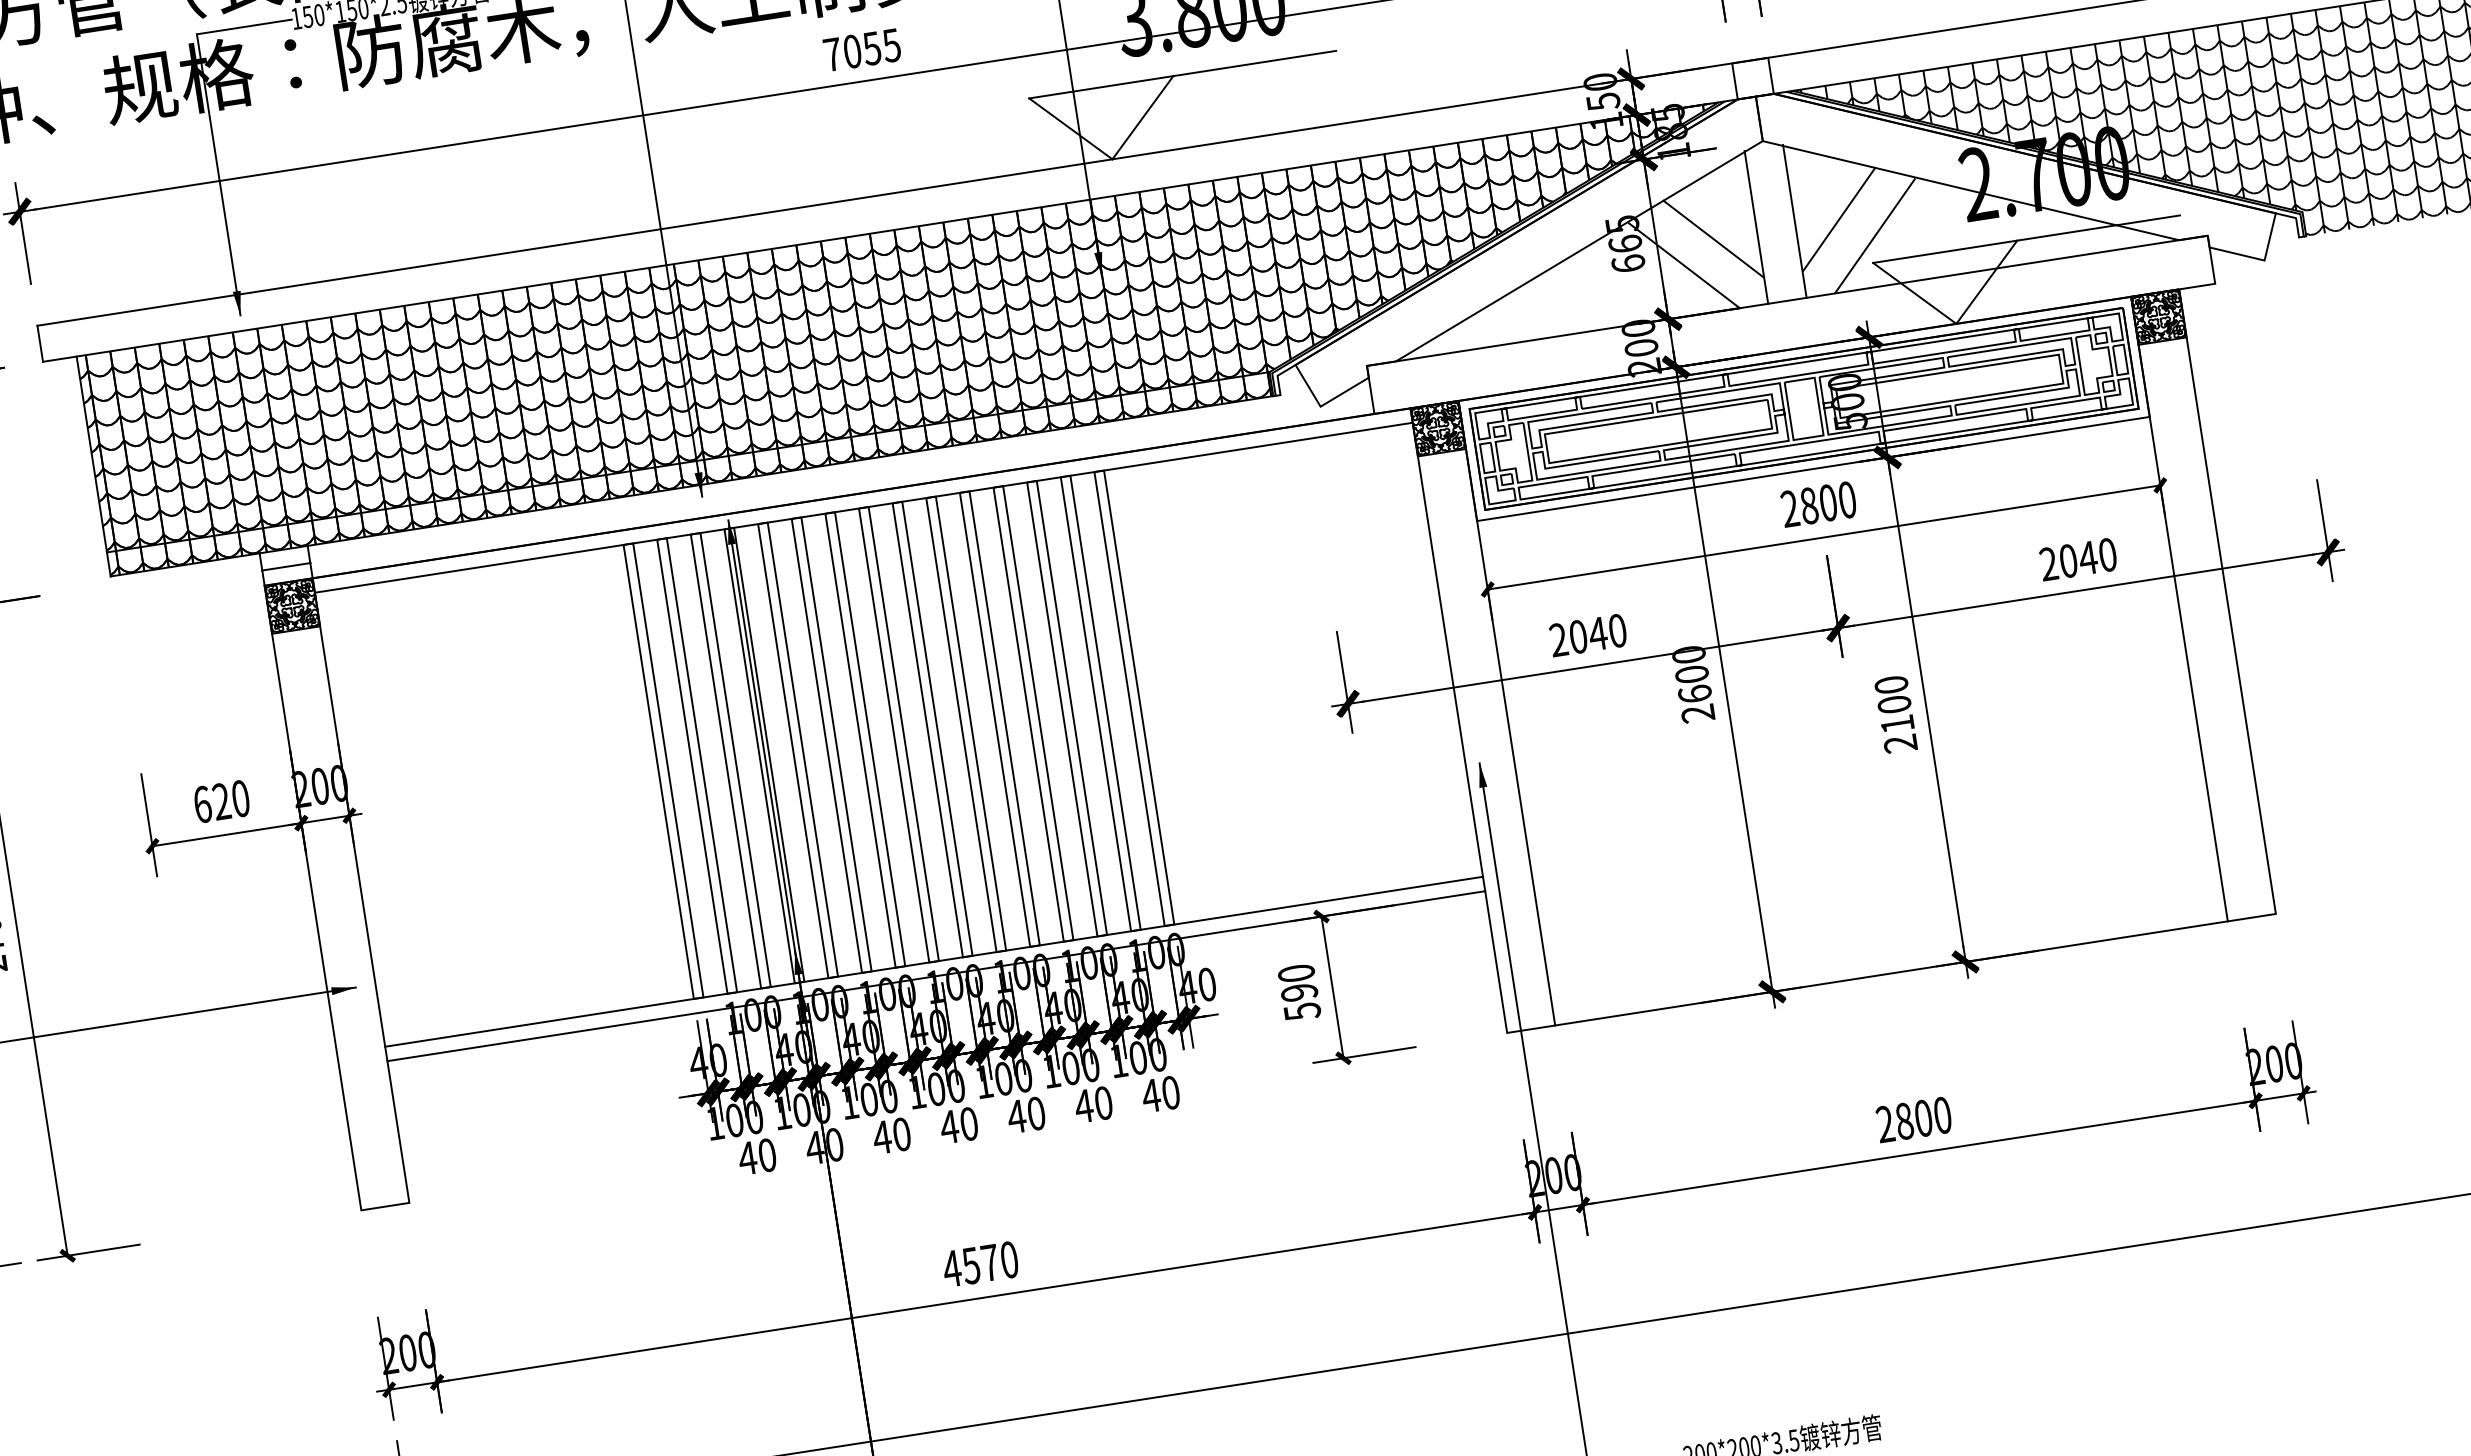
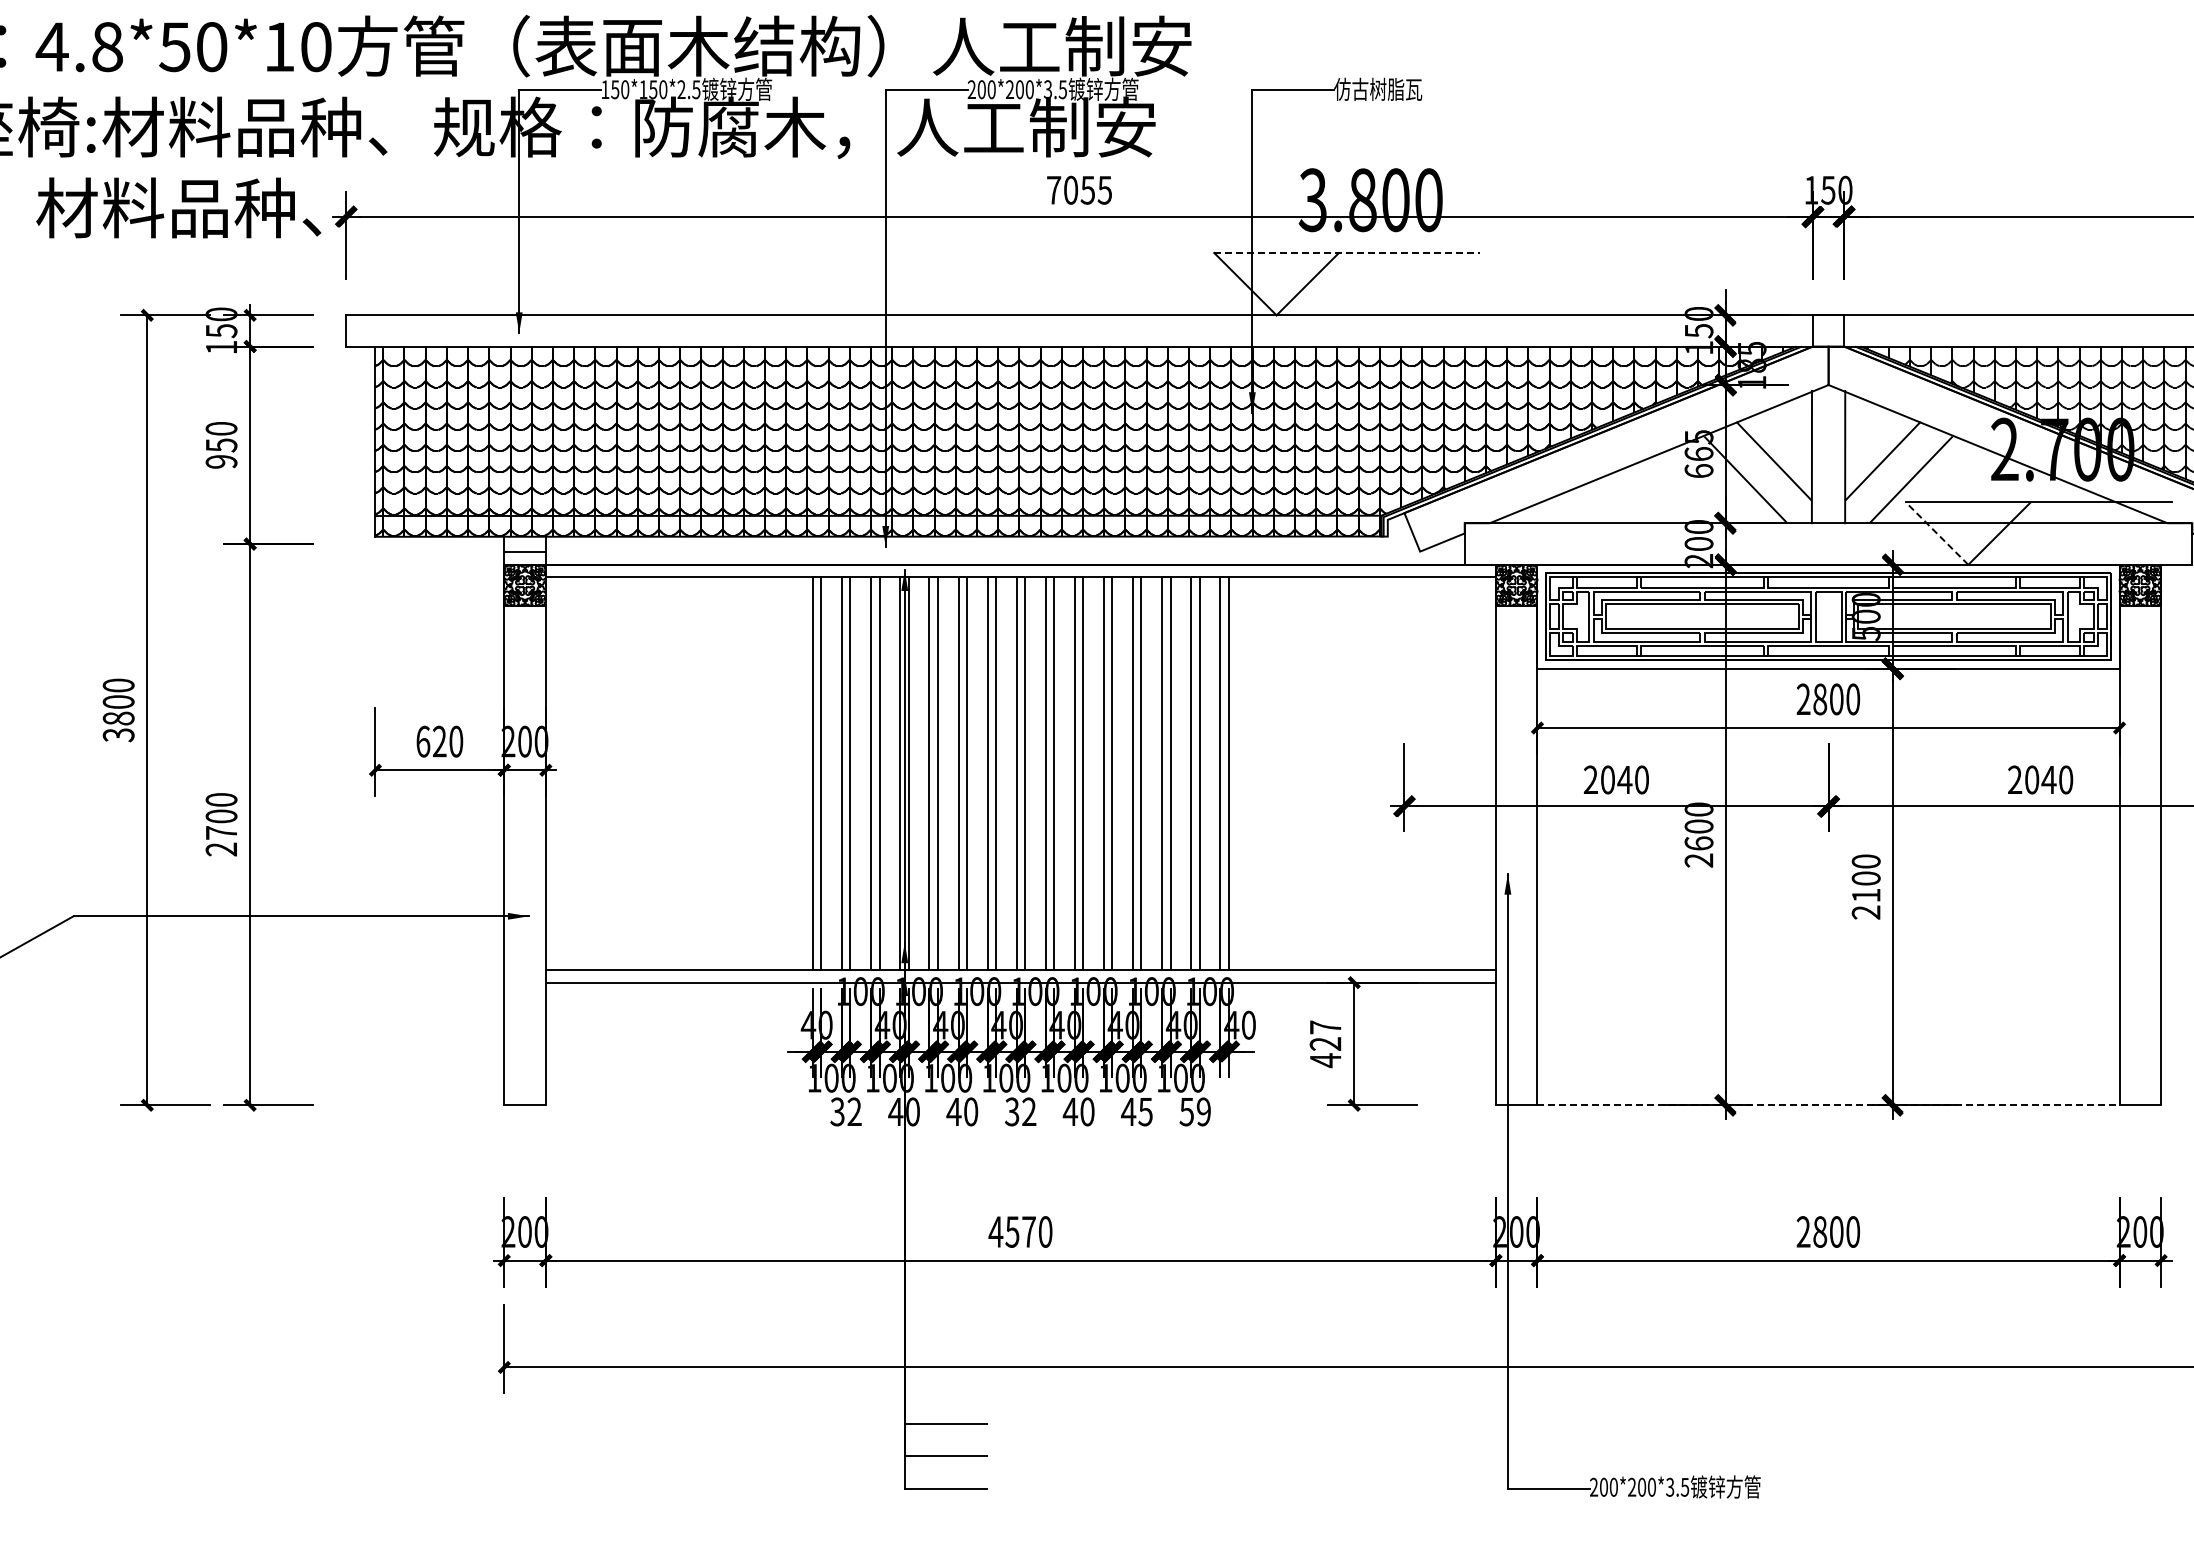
line: (1183, 74) -> (1347, 252), solid -> dashed
line: (1914, 293) -> (1936, 533), solid -> dashed
line: (1892, 973) -> (1829, 1105), solid -> dashed
text: (1299, 993) -> (1325, 1044), 590 -> 427
text: (1159, 1094) -> (1194, 1111), 40 -> 59
text: (1103, 1102) -> (1145, 1111), 40 -> 45
text: (958, 1125) -> (1020, 1111), 40 -> 32
text: (756, 1156) -> (845, 1111), 40 -> 32

